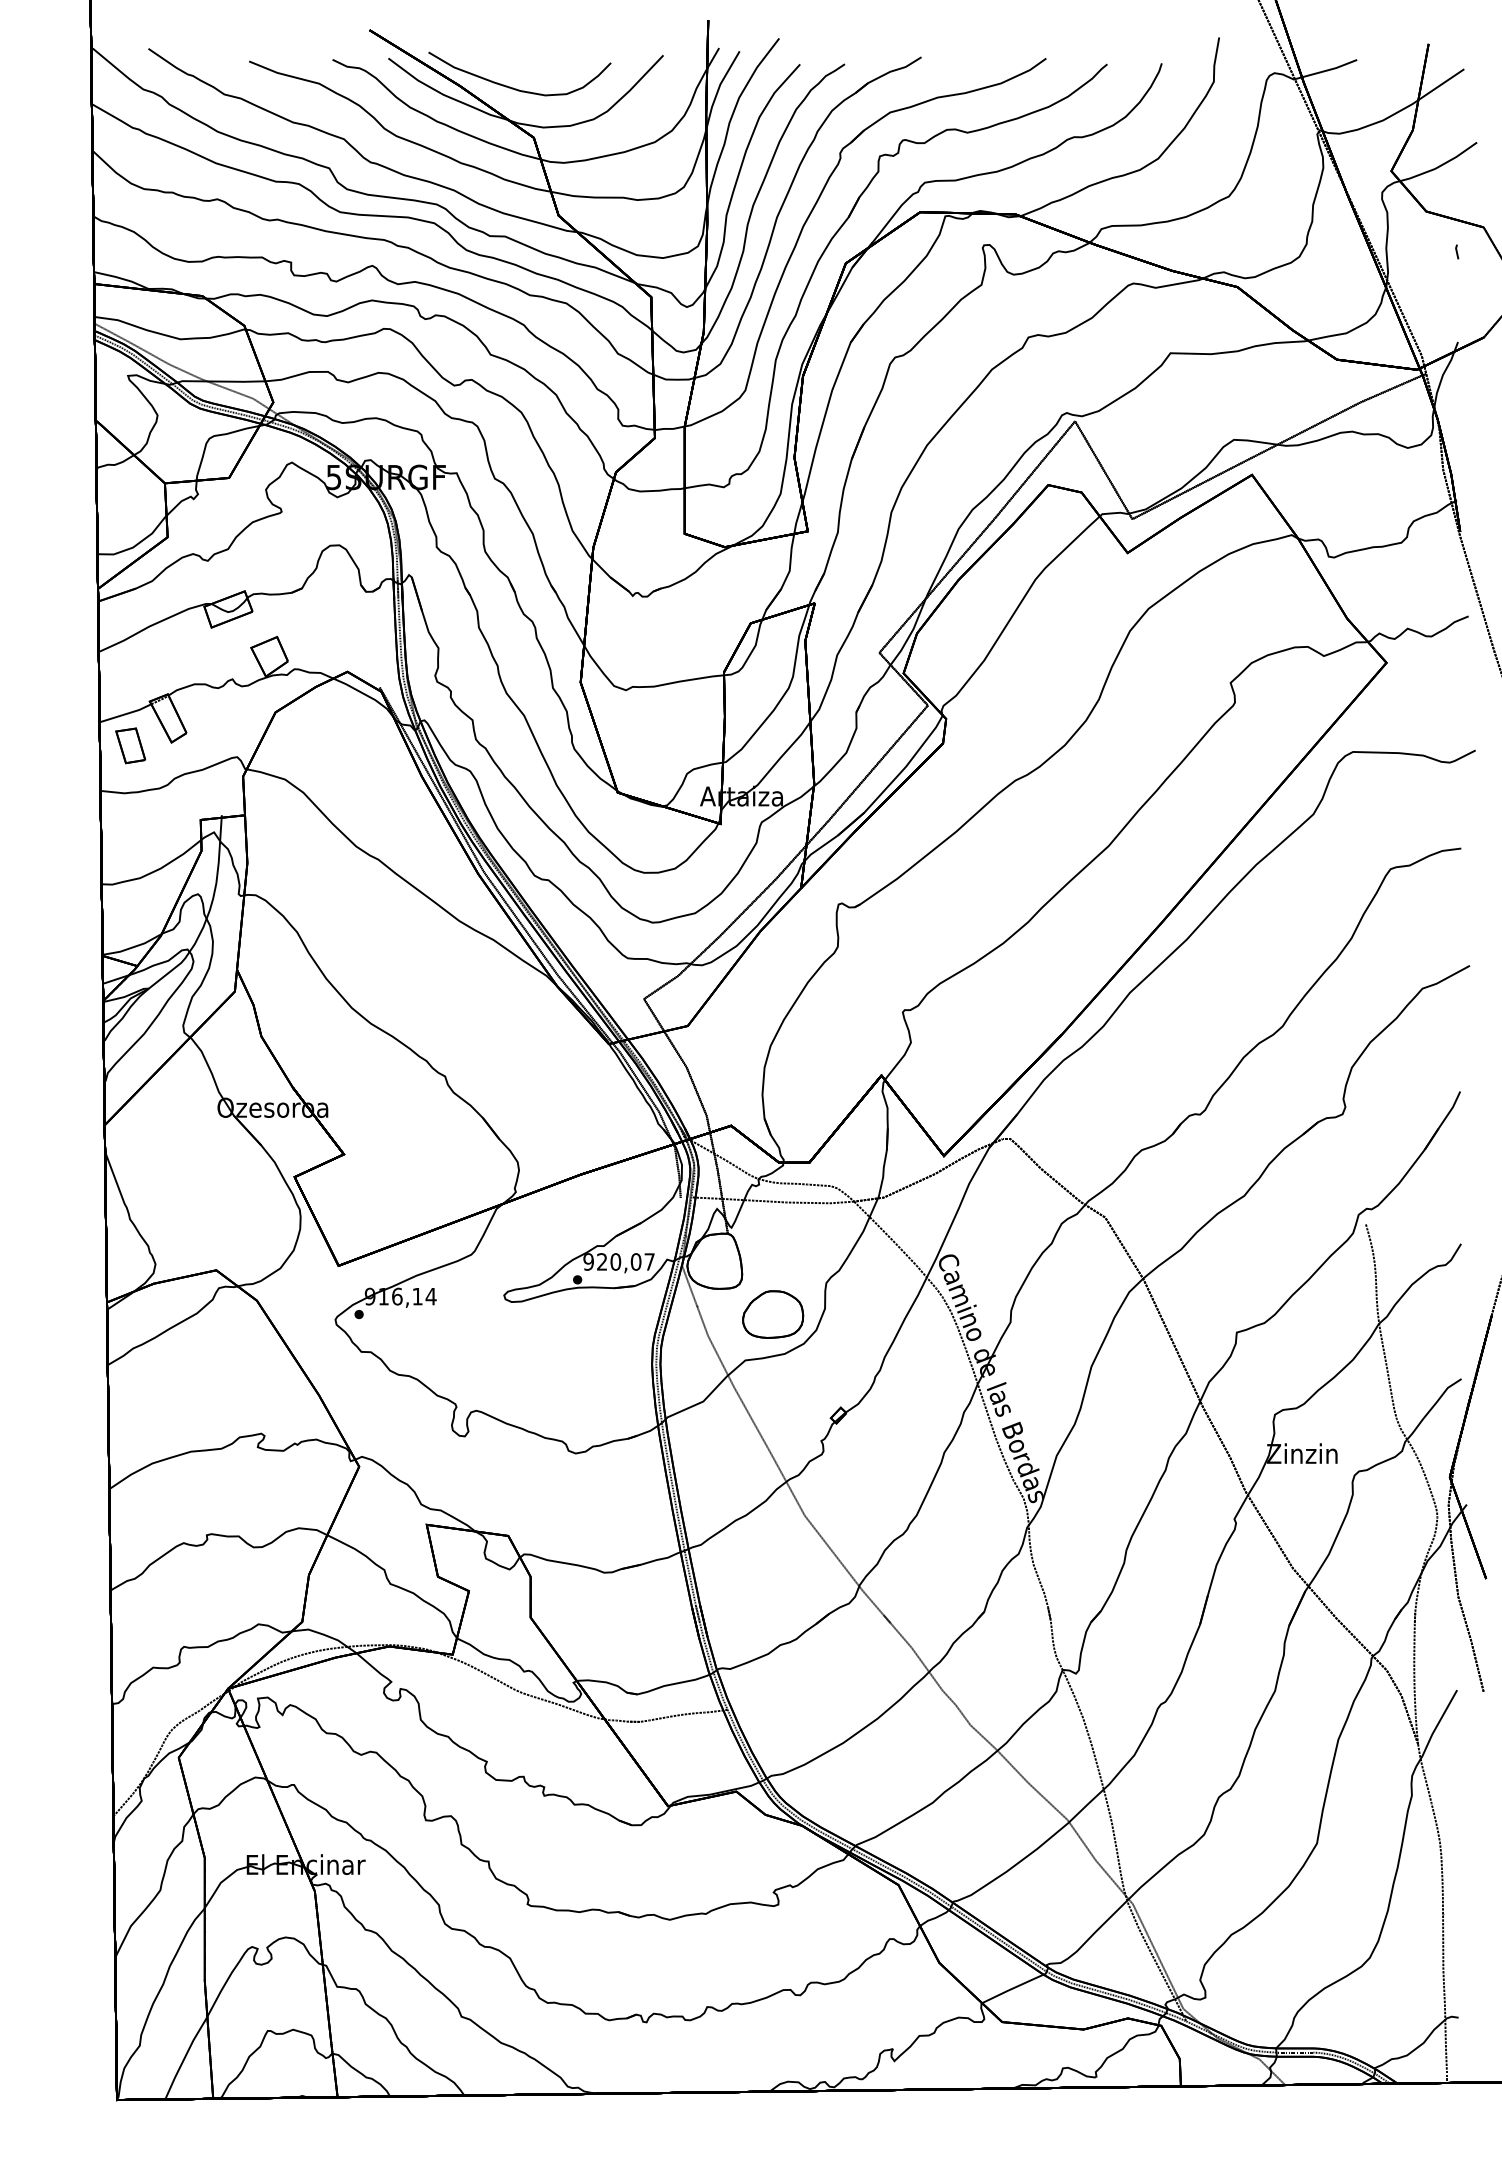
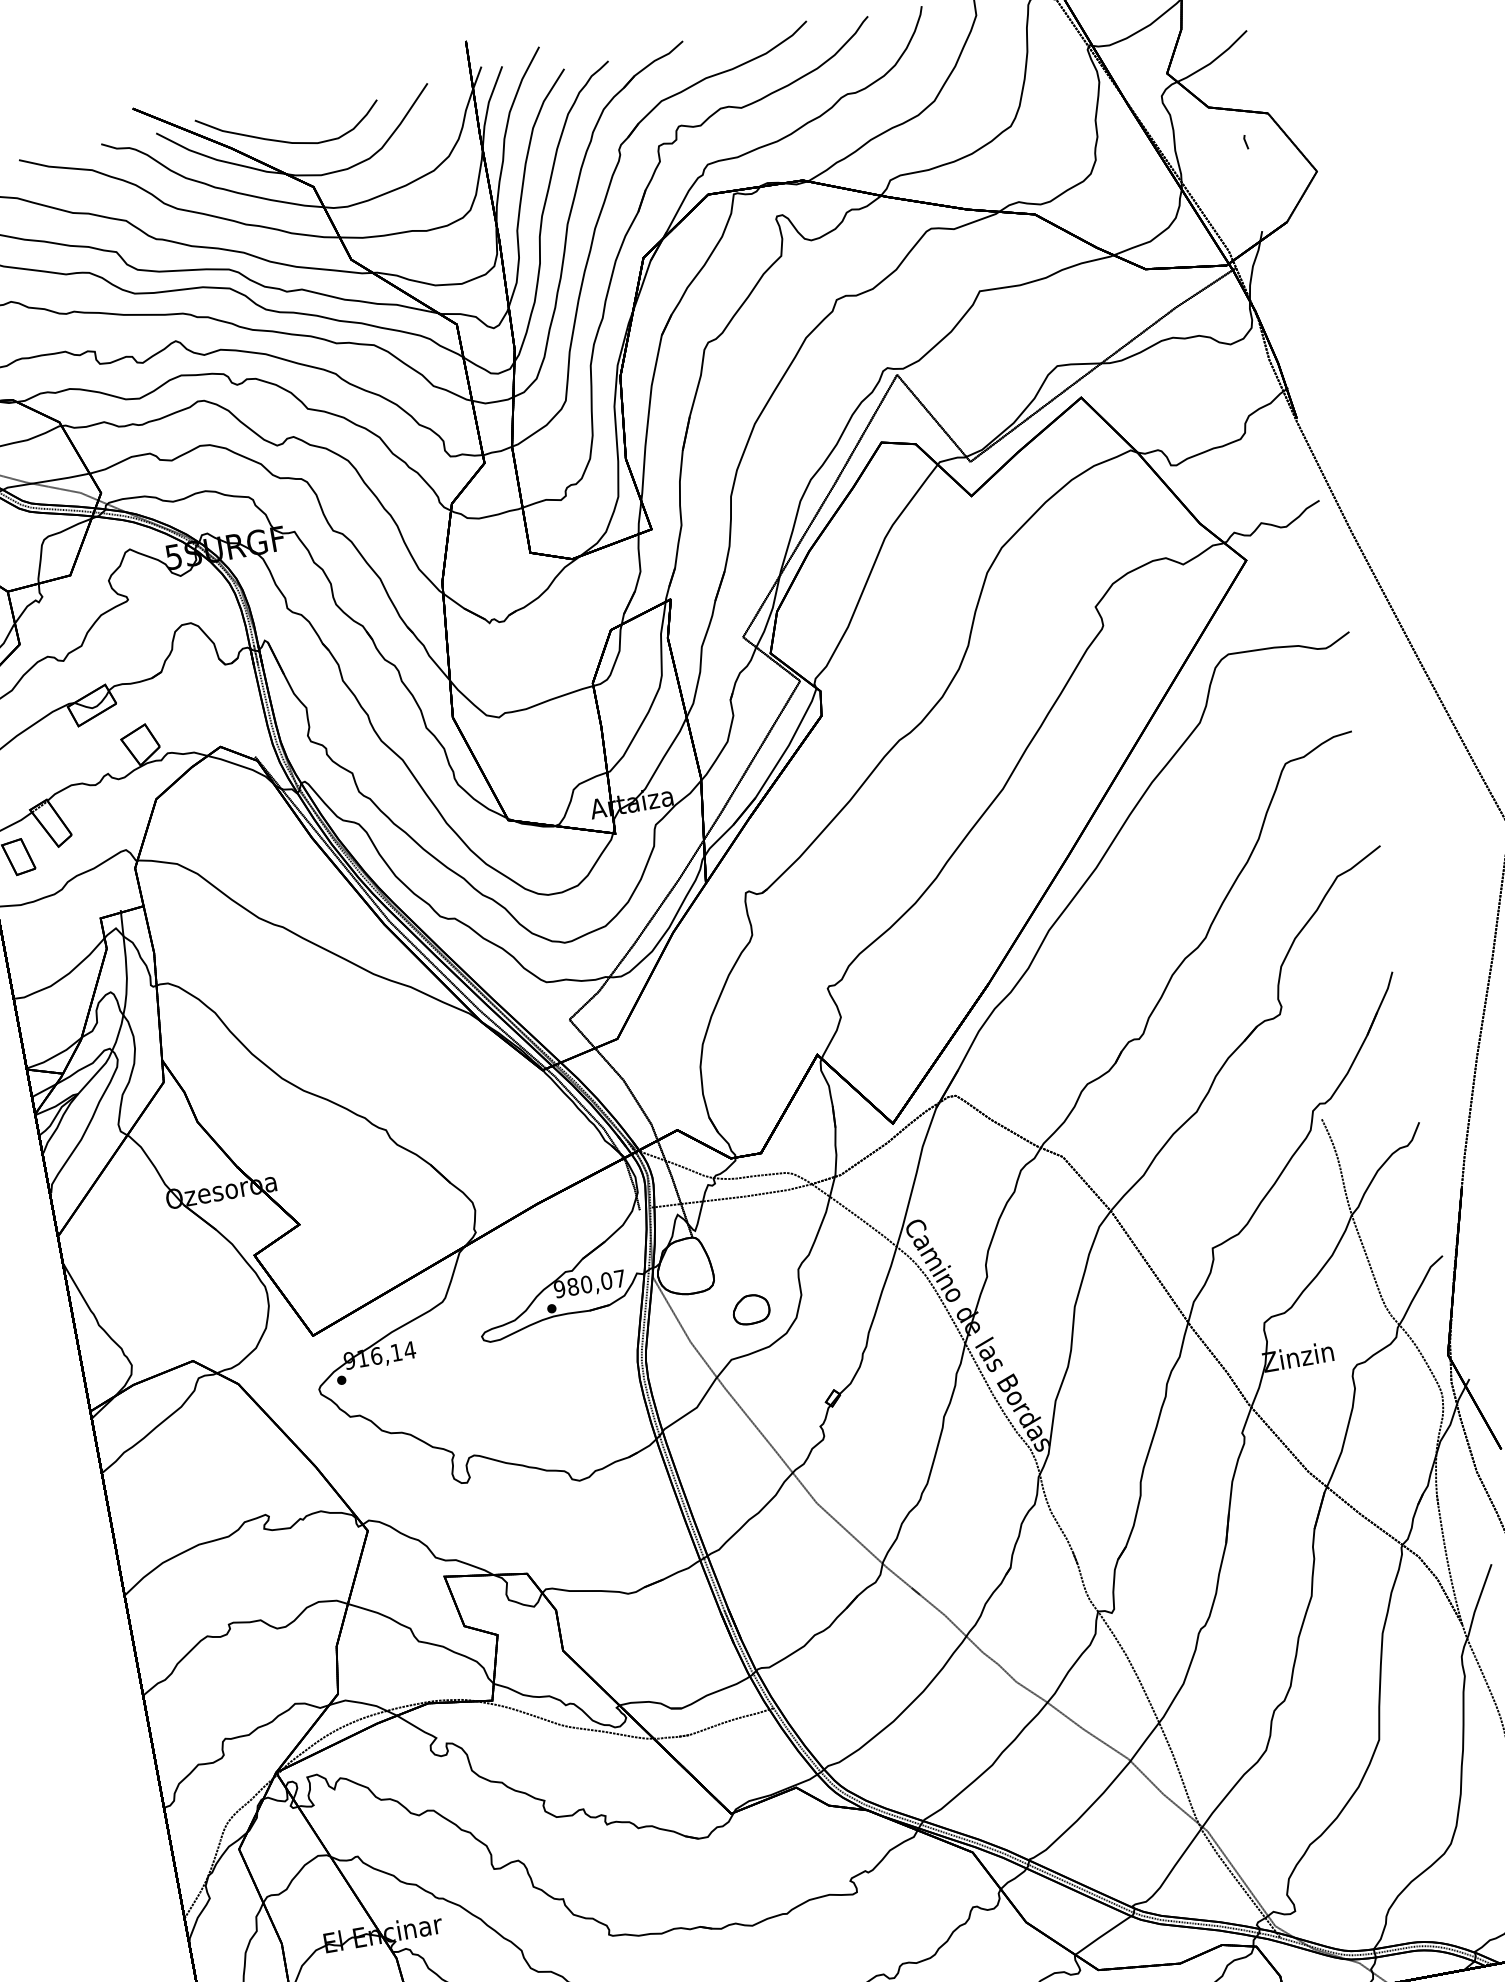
text: (602, 1261) -> (573, 1286), 920,07 -> 980,07
part: (773, 1314) -> (751, 1309), size x0.6

